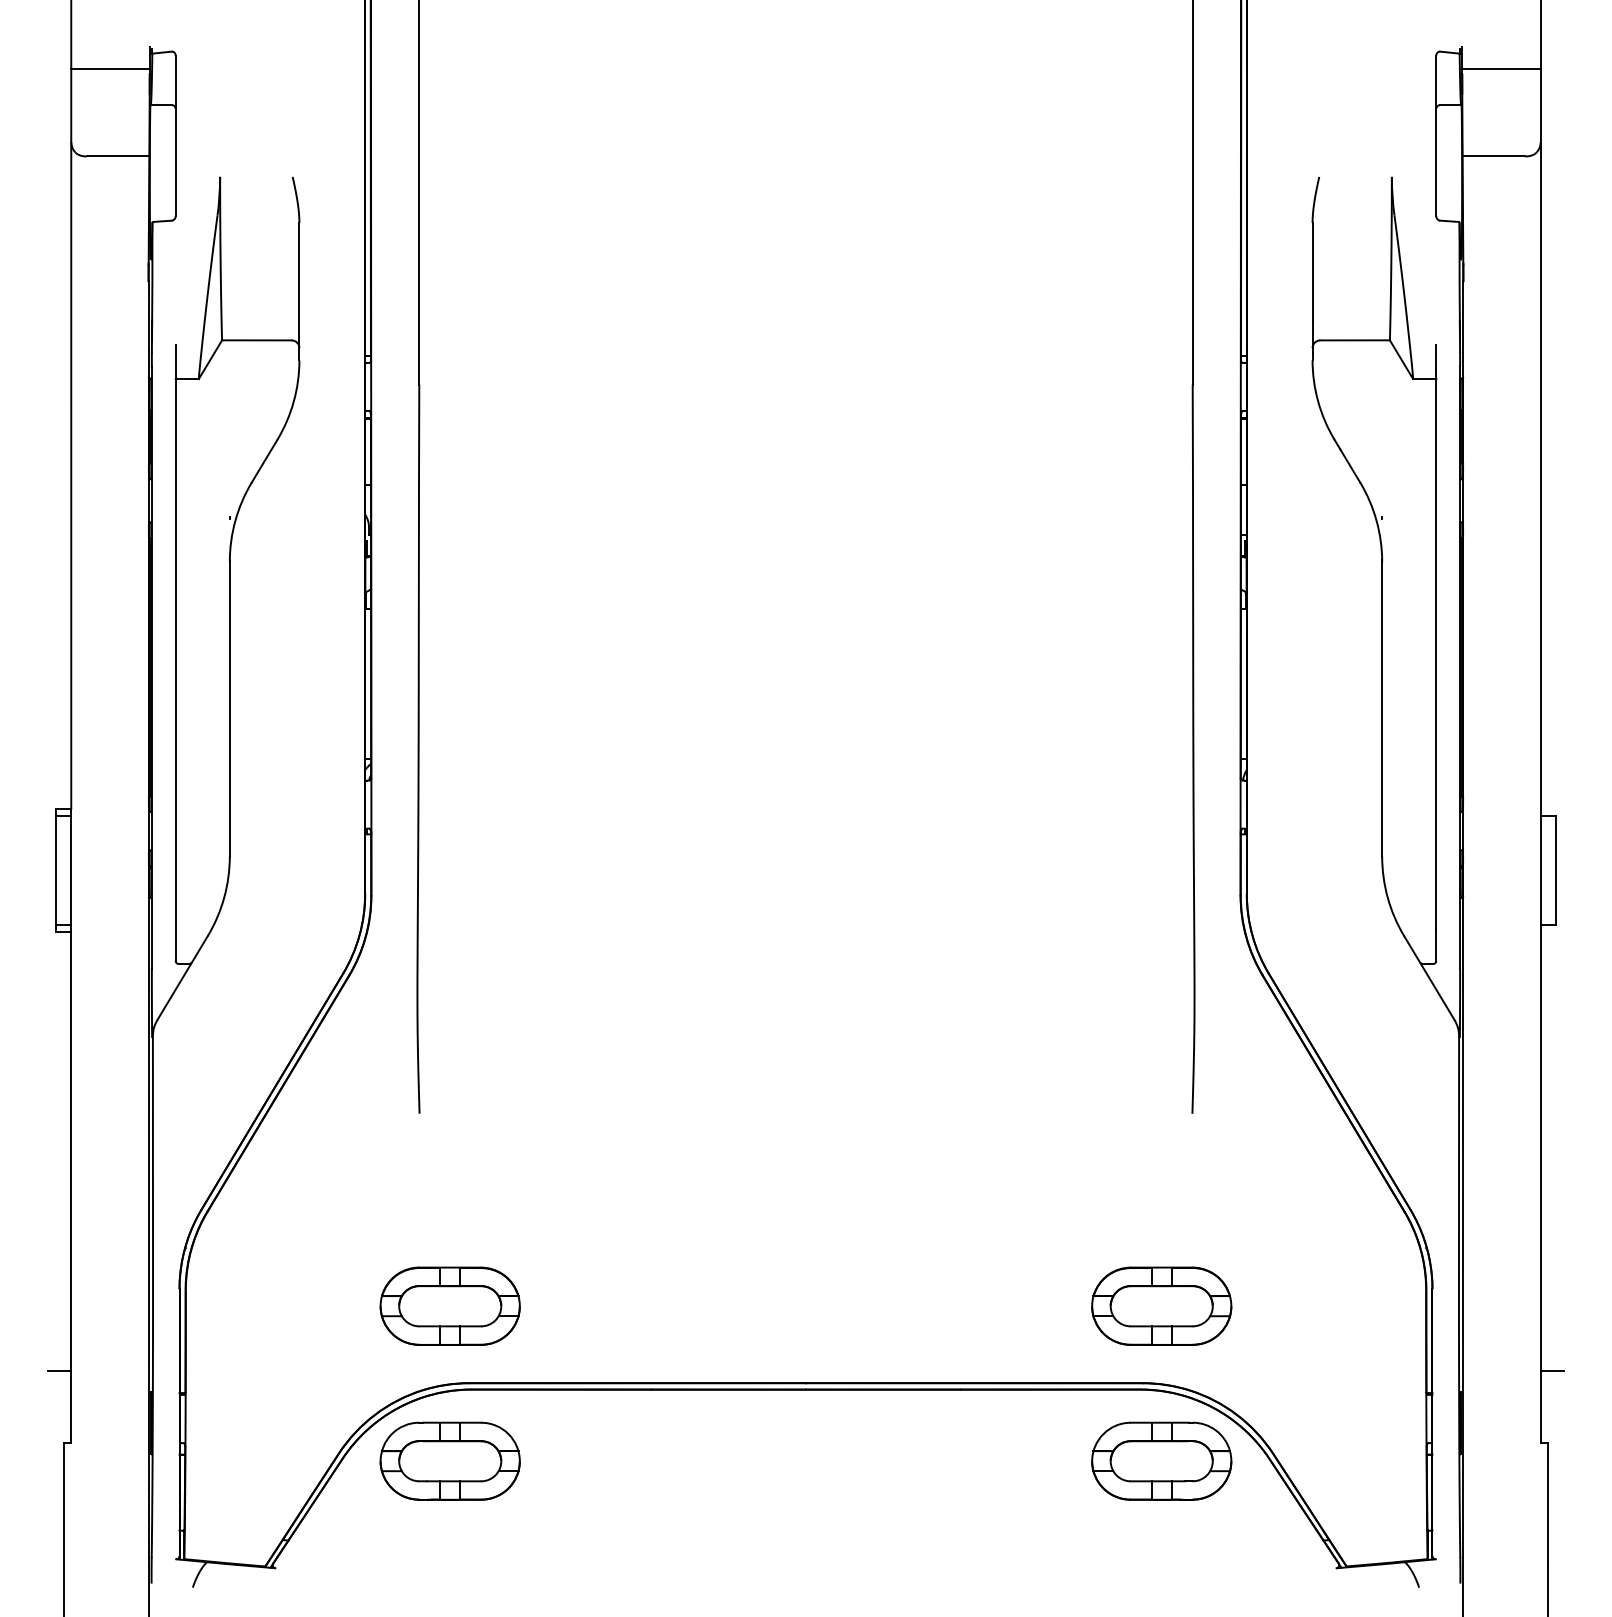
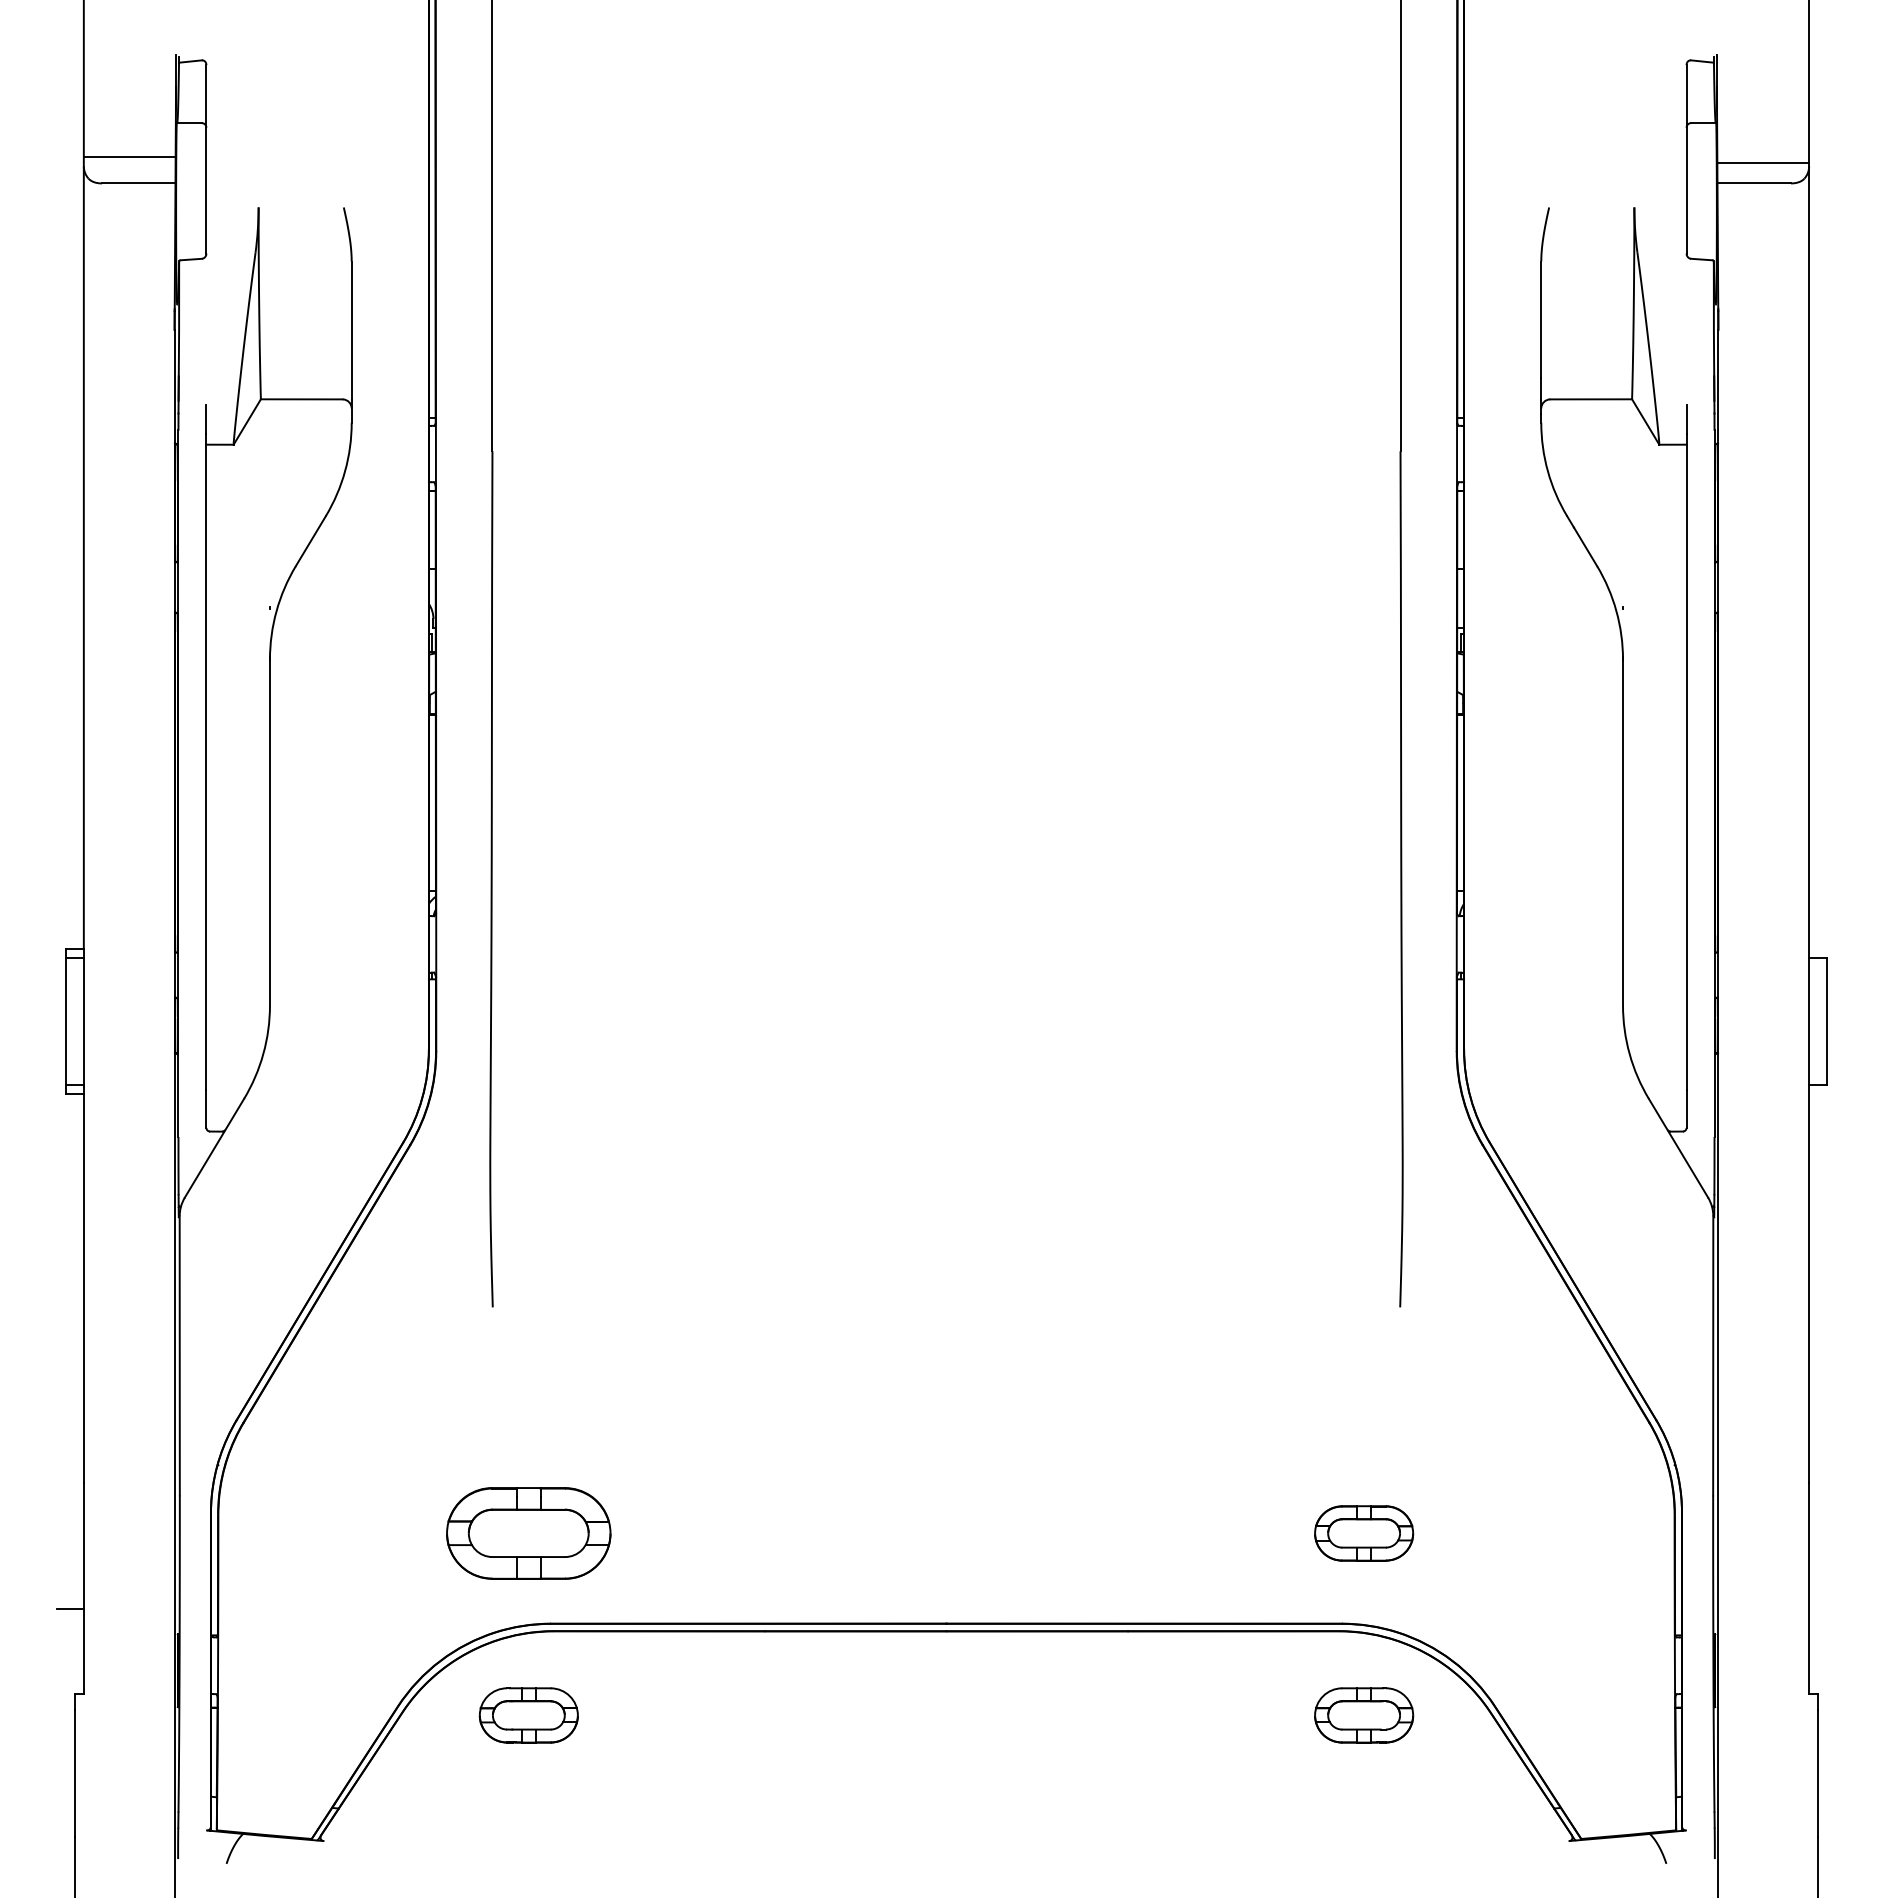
line: (110, 68) -> (129, 157), moved
line: (1500, 68) -> (1762, 163), moved
part: (1161, 1306) -> (1363, 1533), size x0.6
line: (1552, 1370) -> (1822, 1608), removed
part: (449, 1461) -> (528, 1715), size x0.6
part: (1161, 1461) -> (1363, 1715), size x0.6

